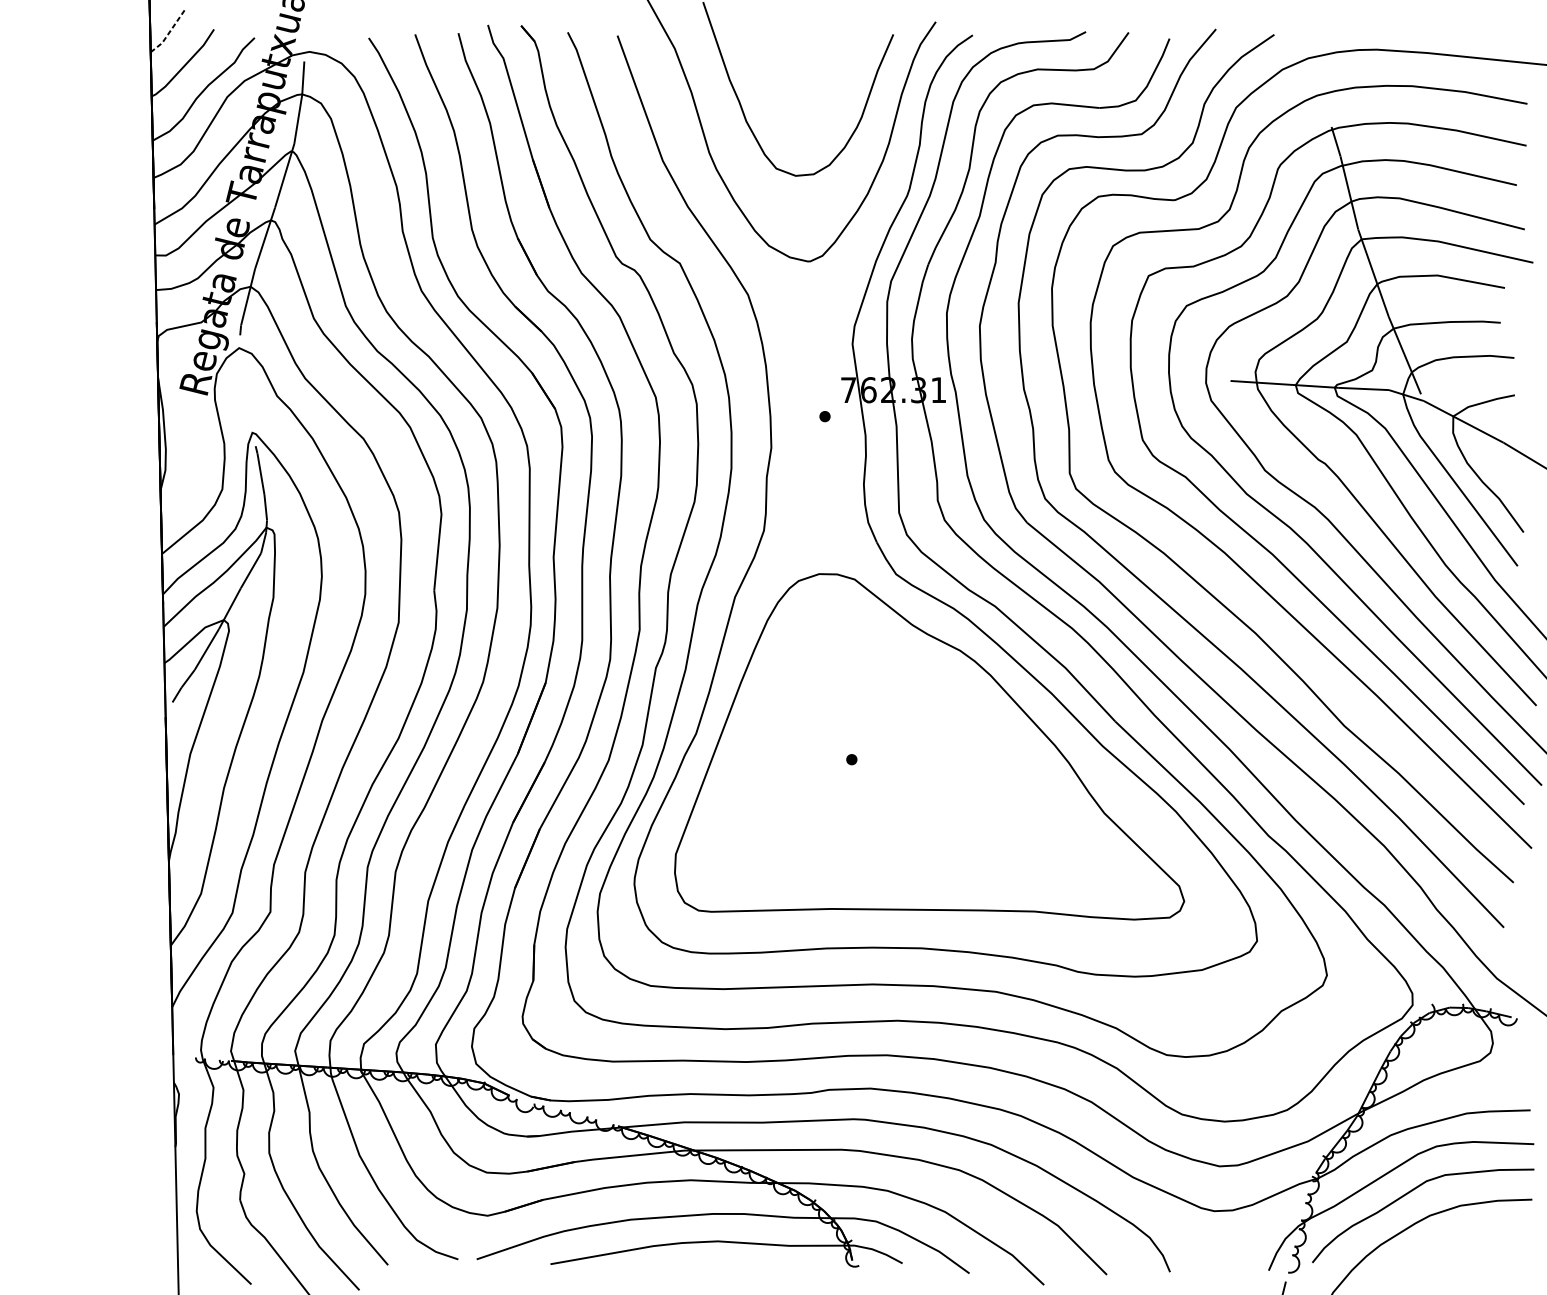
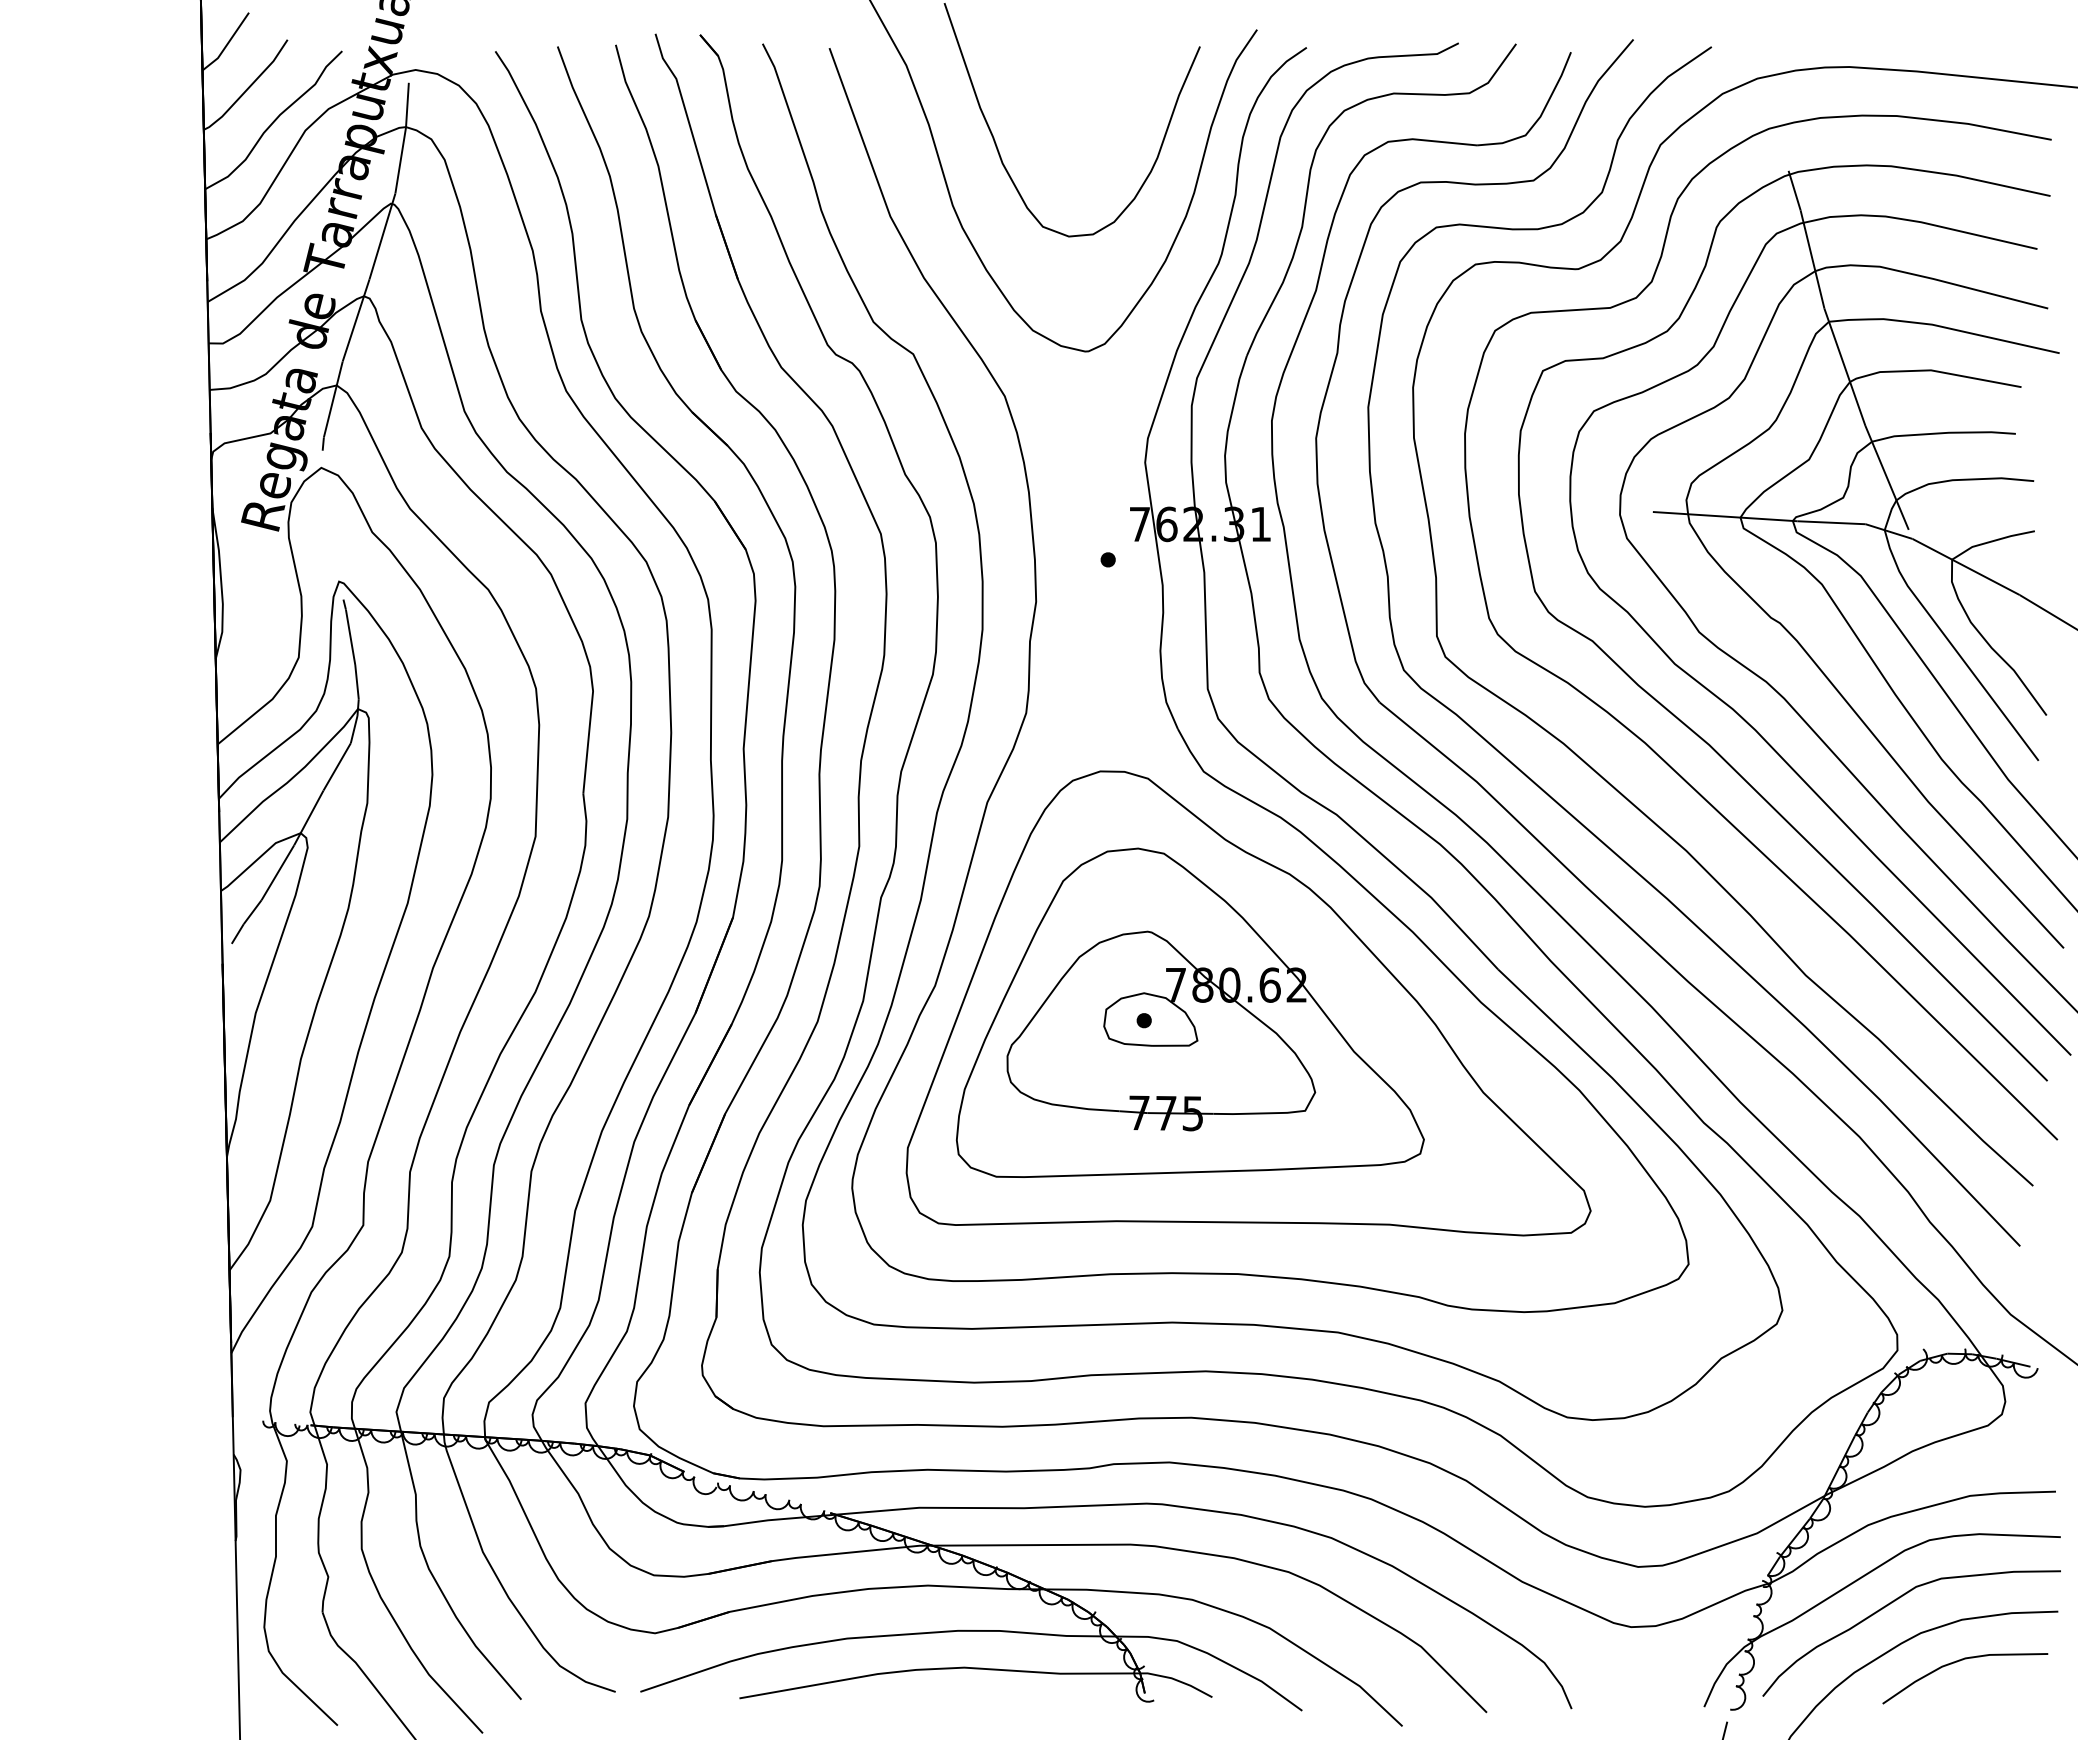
line: (169, 32) -> (227, 43), dashed -> solid
part: (886, 753) -> (1190, 1012), added
curve: (1459, 1236) -> (1960, 1661), added

